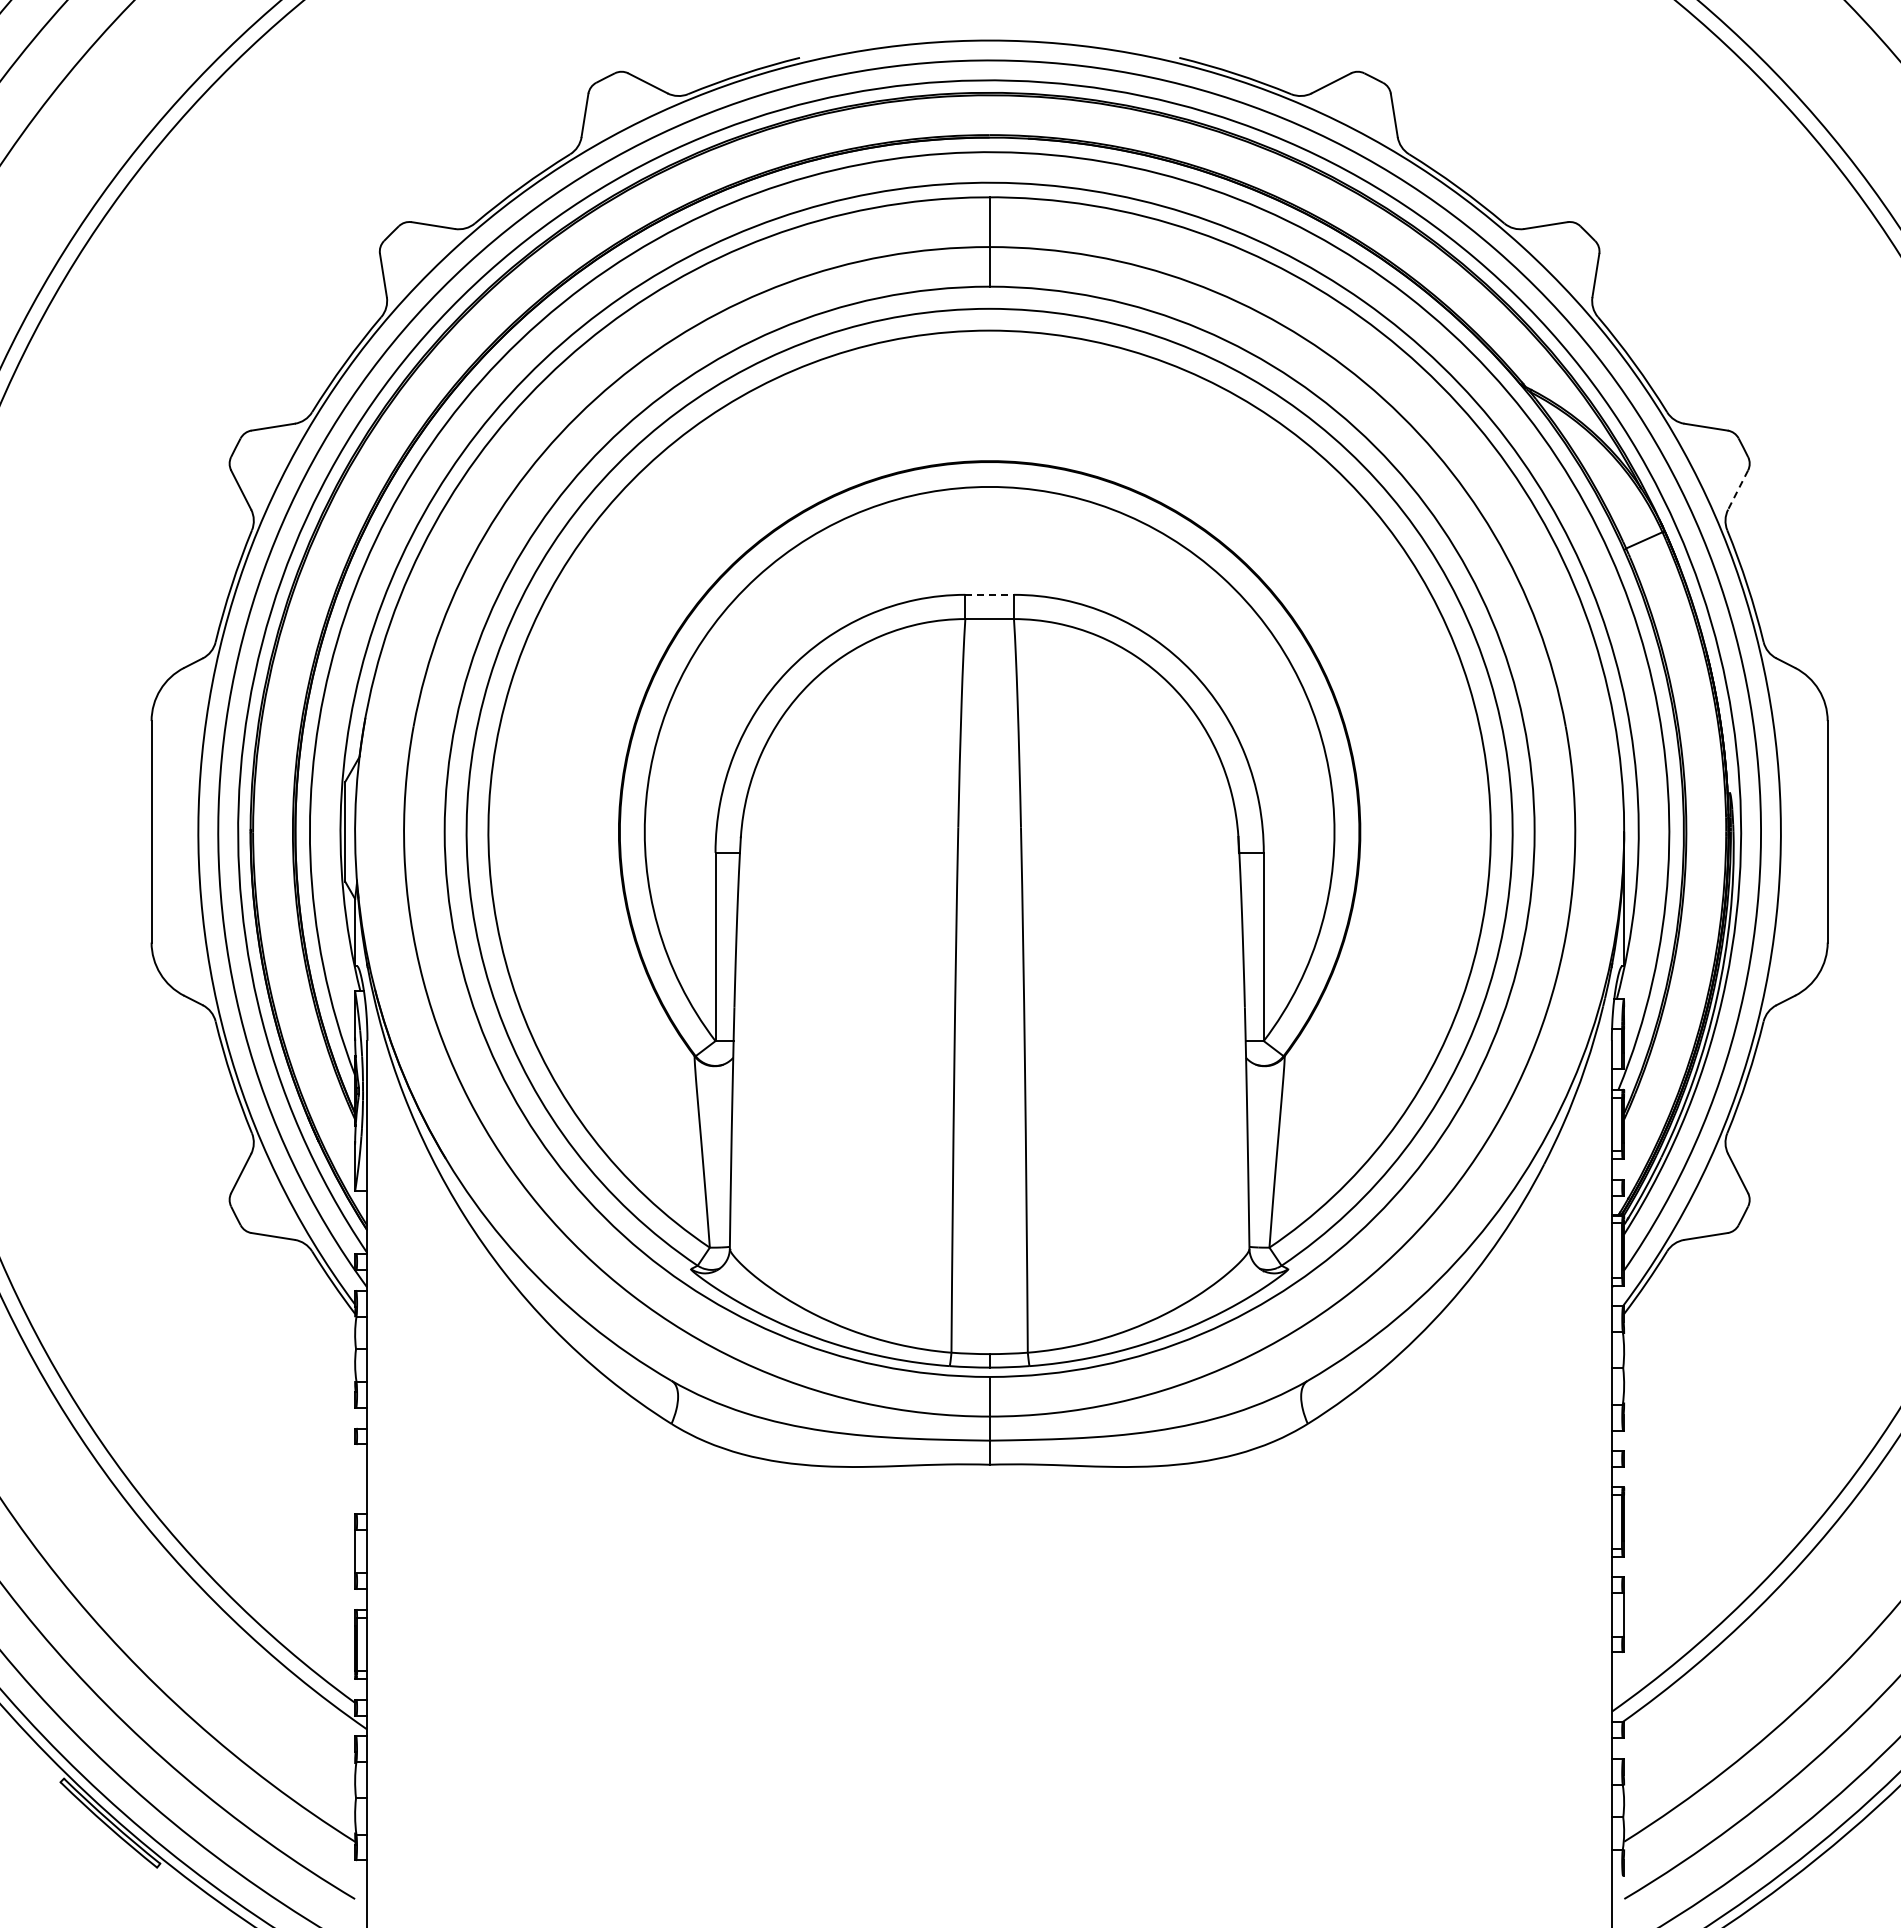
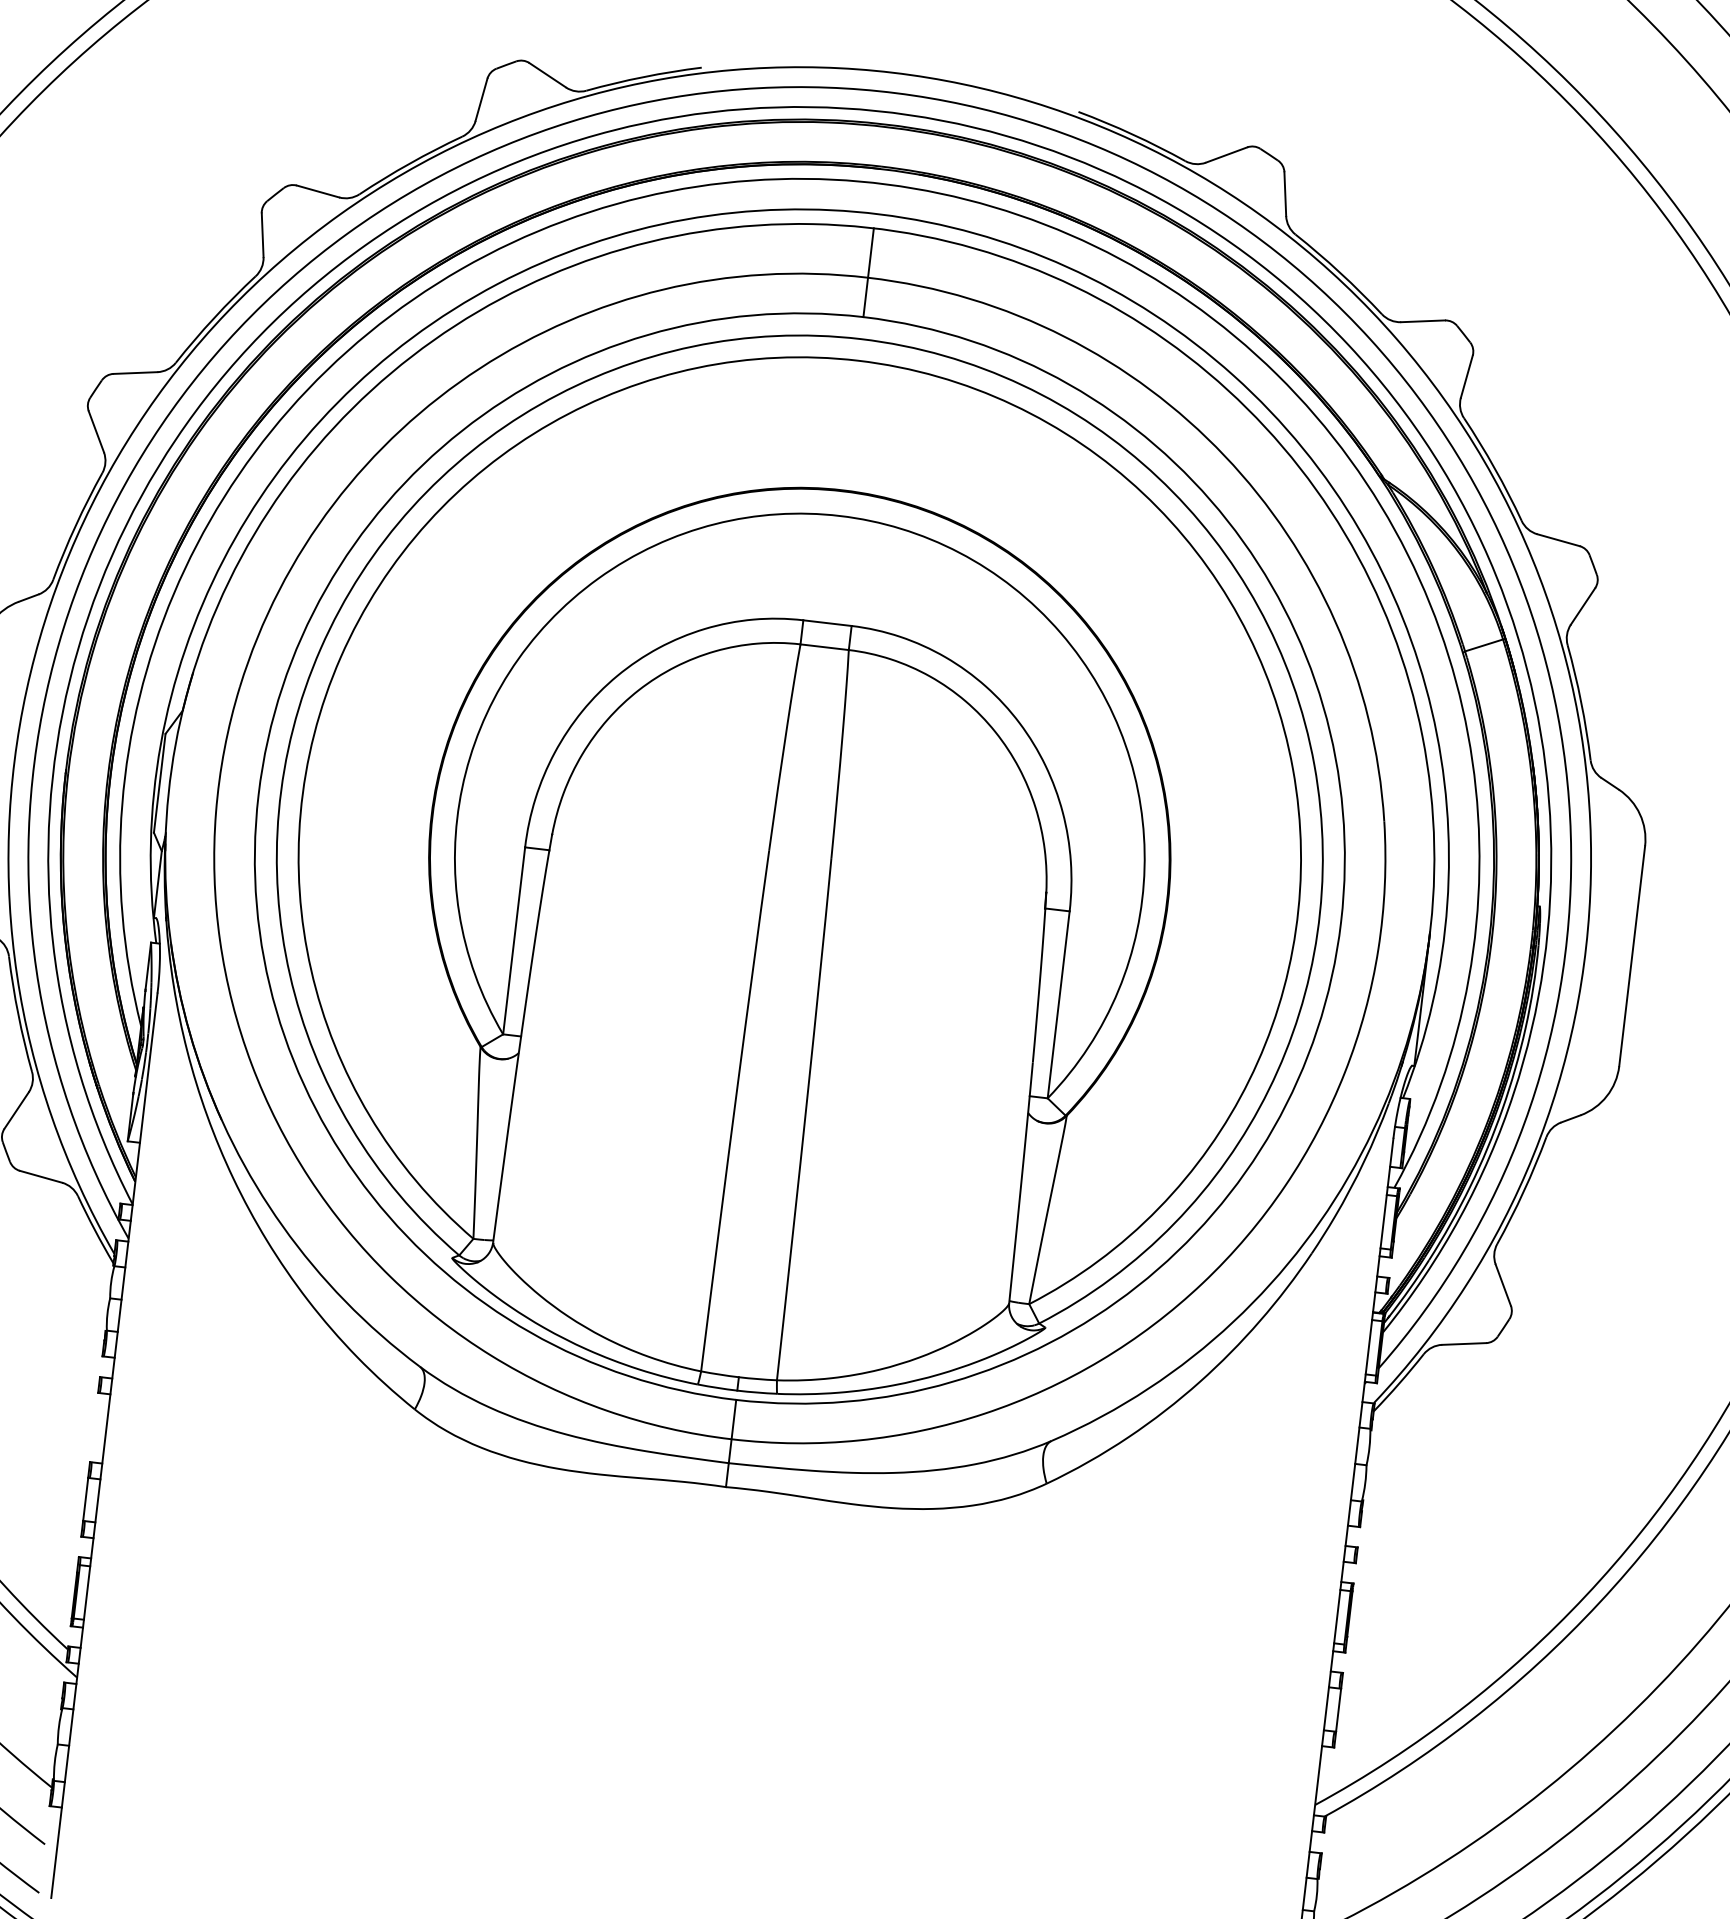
line: (1738, 490) -> (1583, 606), dashed -> solid
line: (990, 594) -> (828, 622), dashed -> solid

